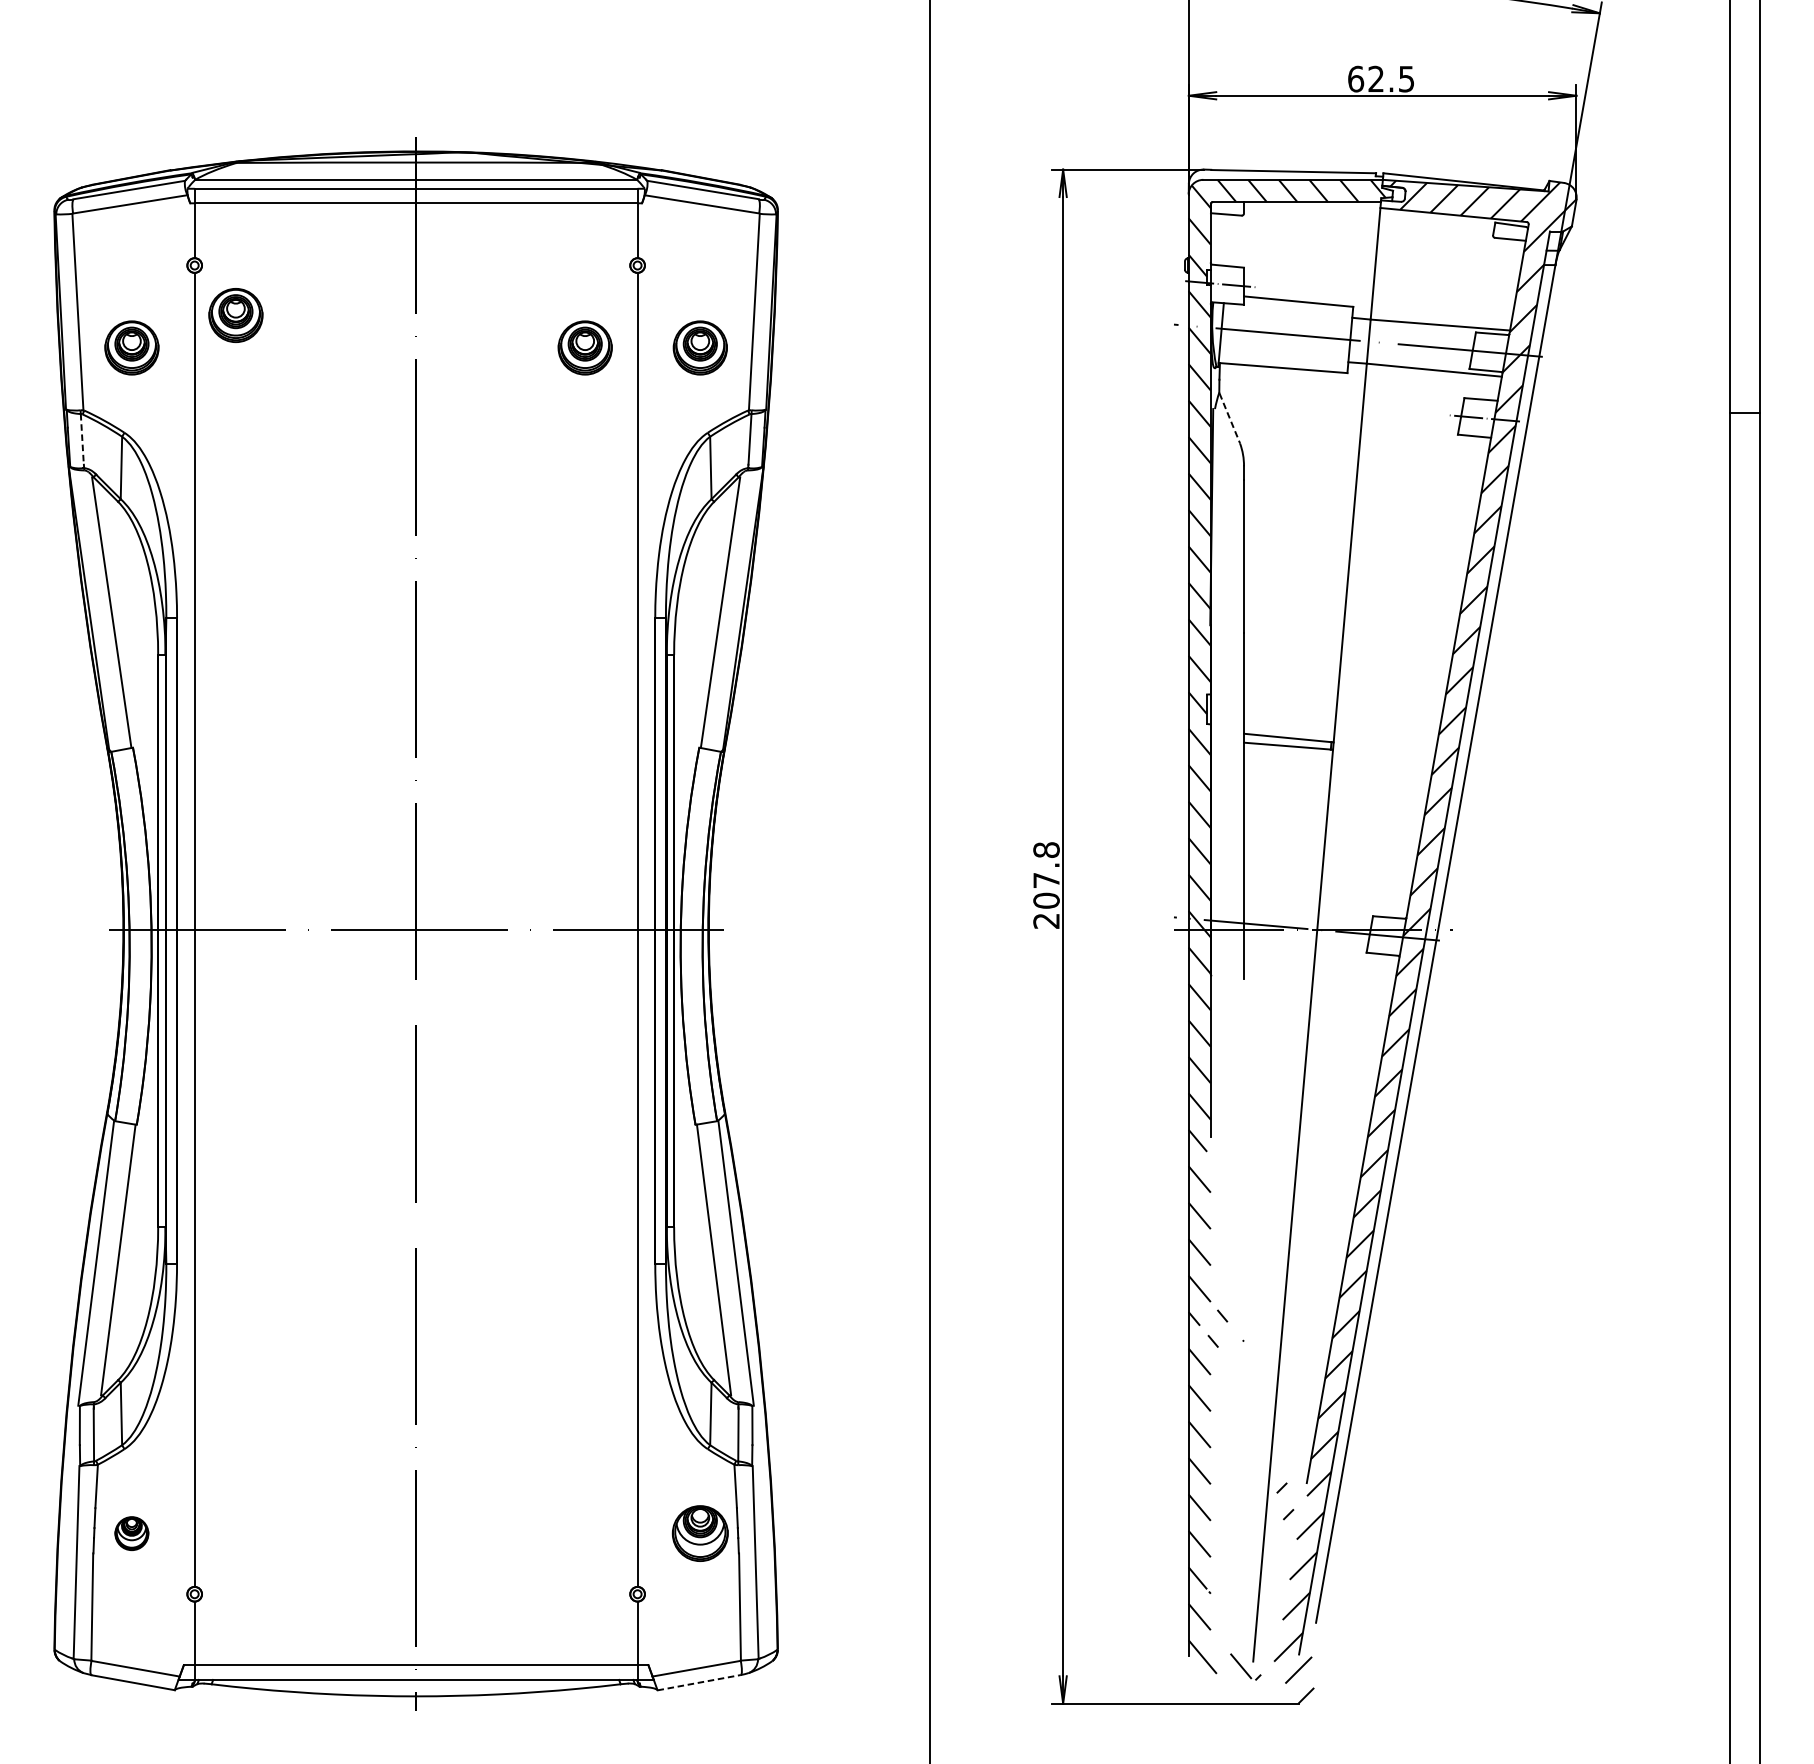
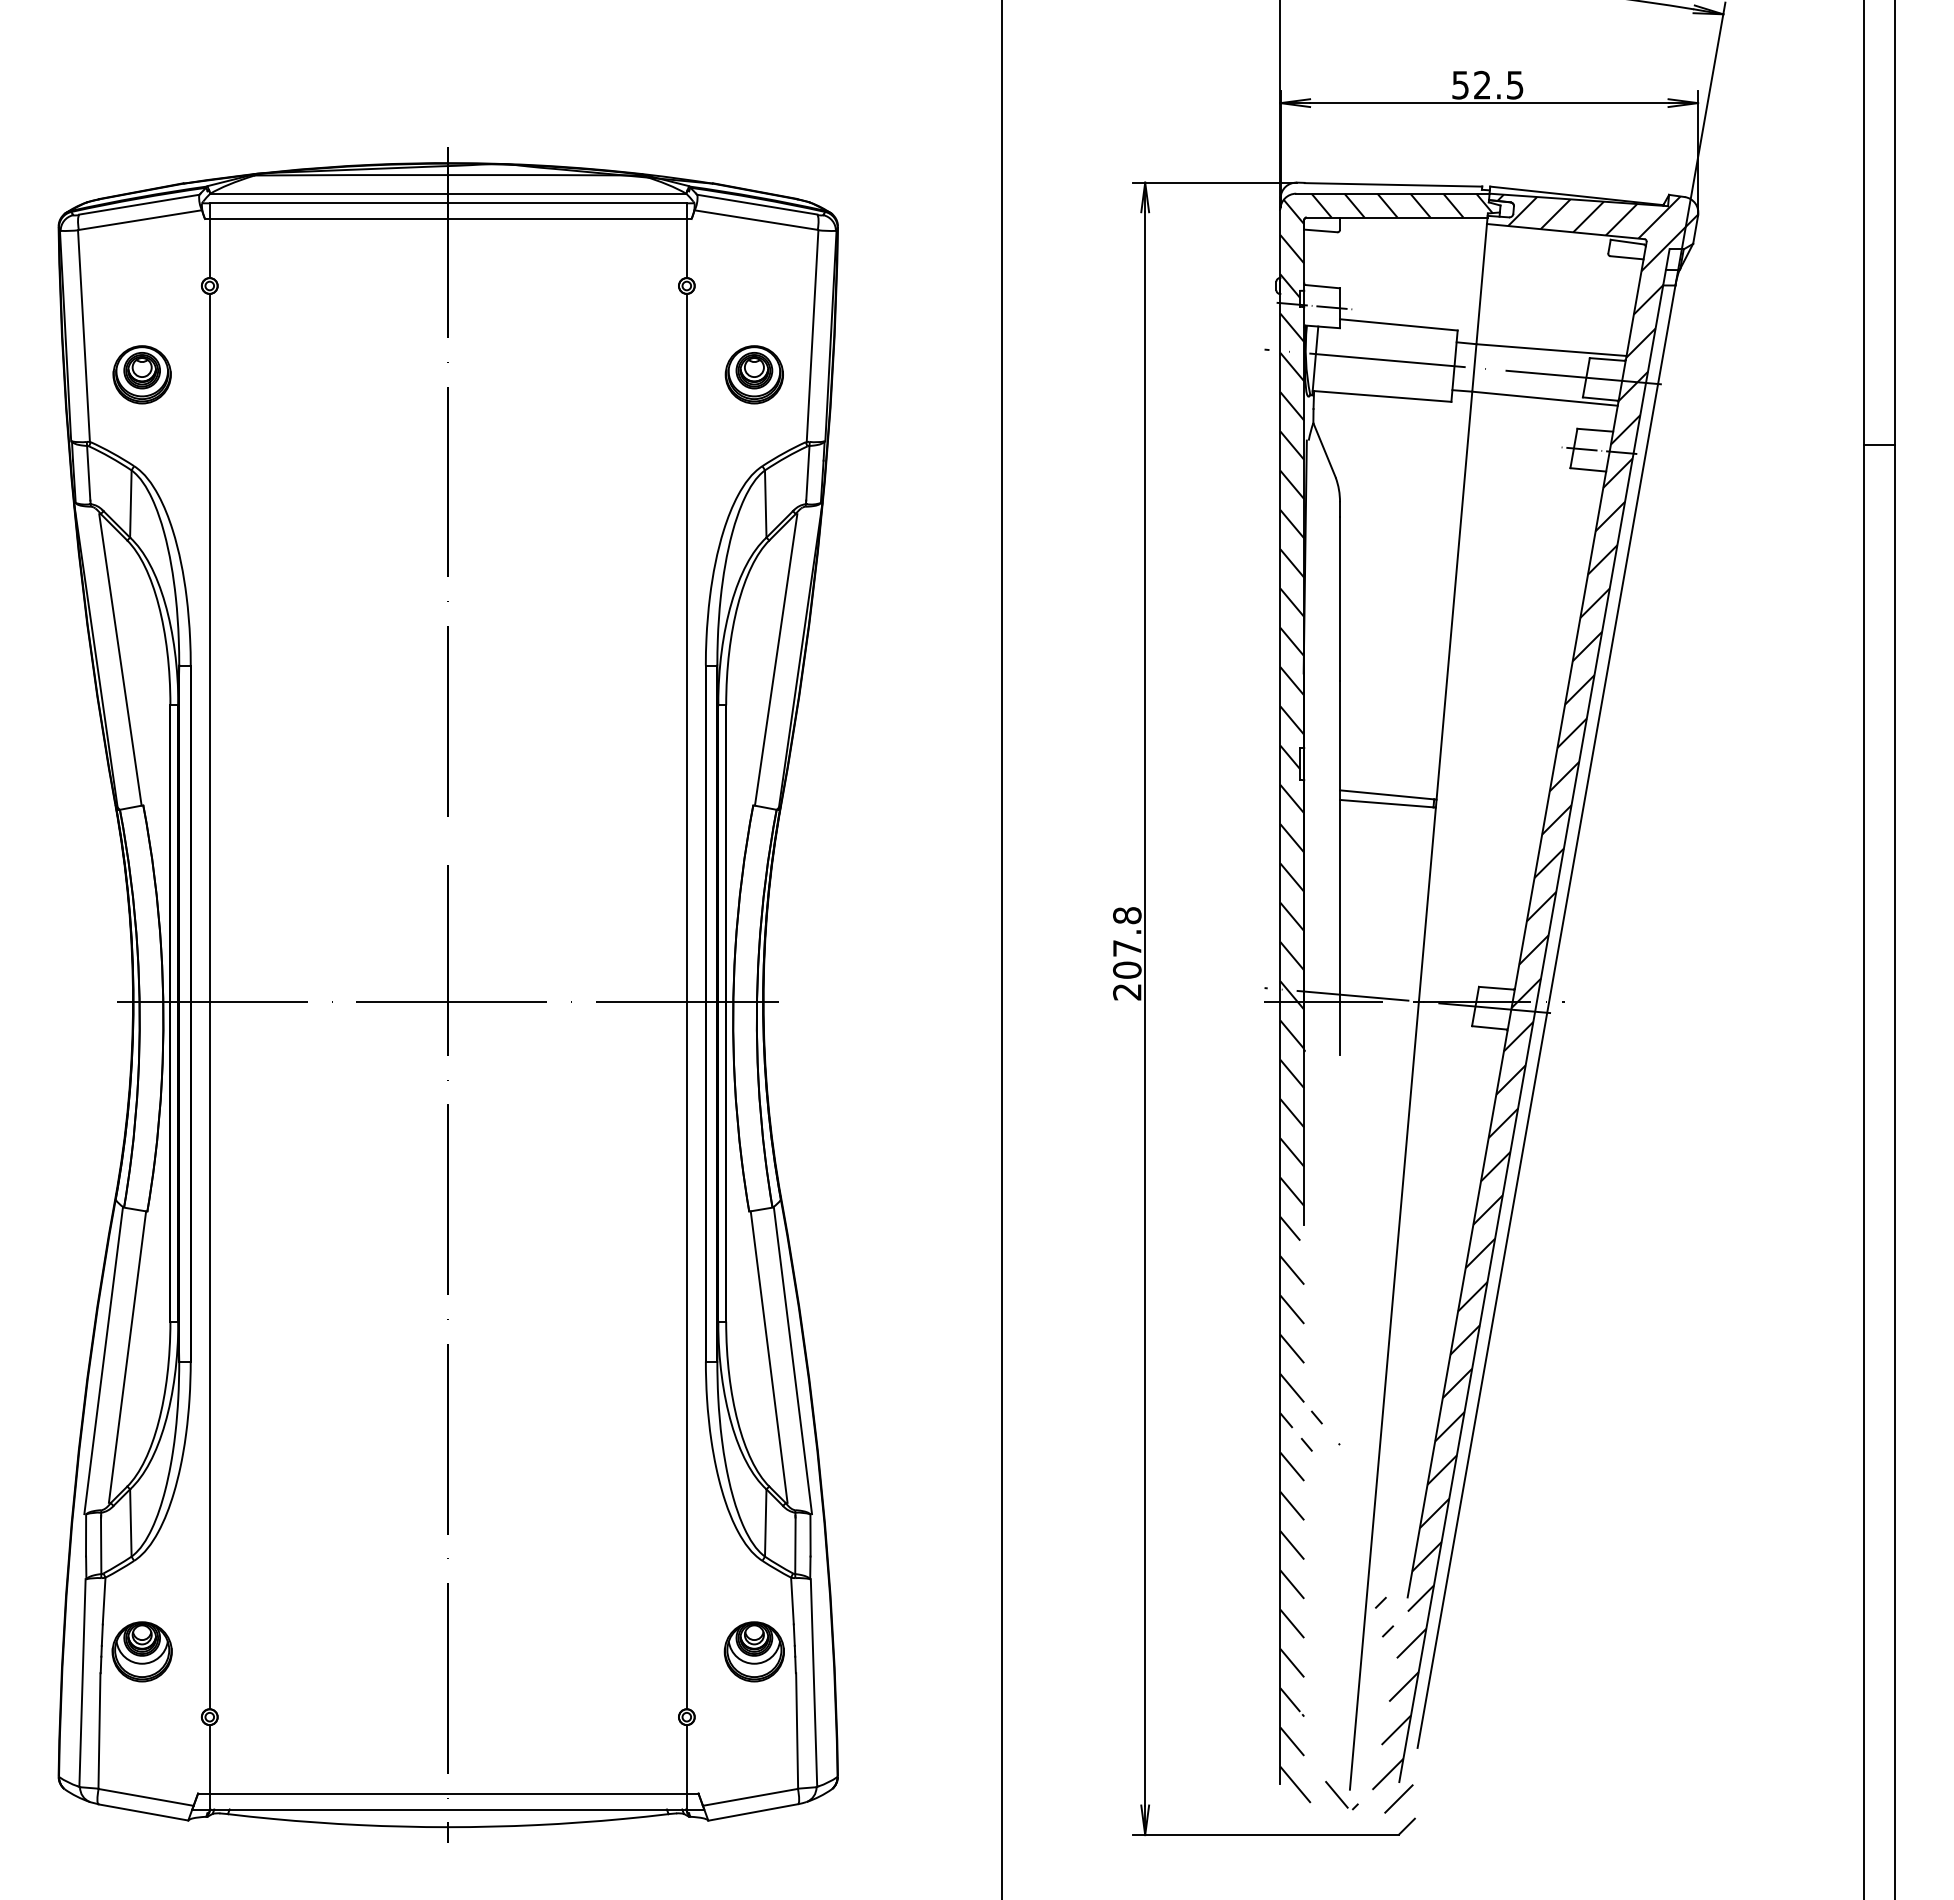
text: (1355, 78) -> (1460, 84), 62.5 -> 52.5
part: (235, 315) -> (253, 339), removed
part: (584, 347) -> (629, 374), removed
line: (1229, 419) -> (1324, 451), dashed -> solid
line: (82, 439) -> (88, 473), dashed -> solid
part: (131, 1533) -> (141, 1651), size x1.67
line: (699, 1682) -> (753, 1812), dashed -> solid

